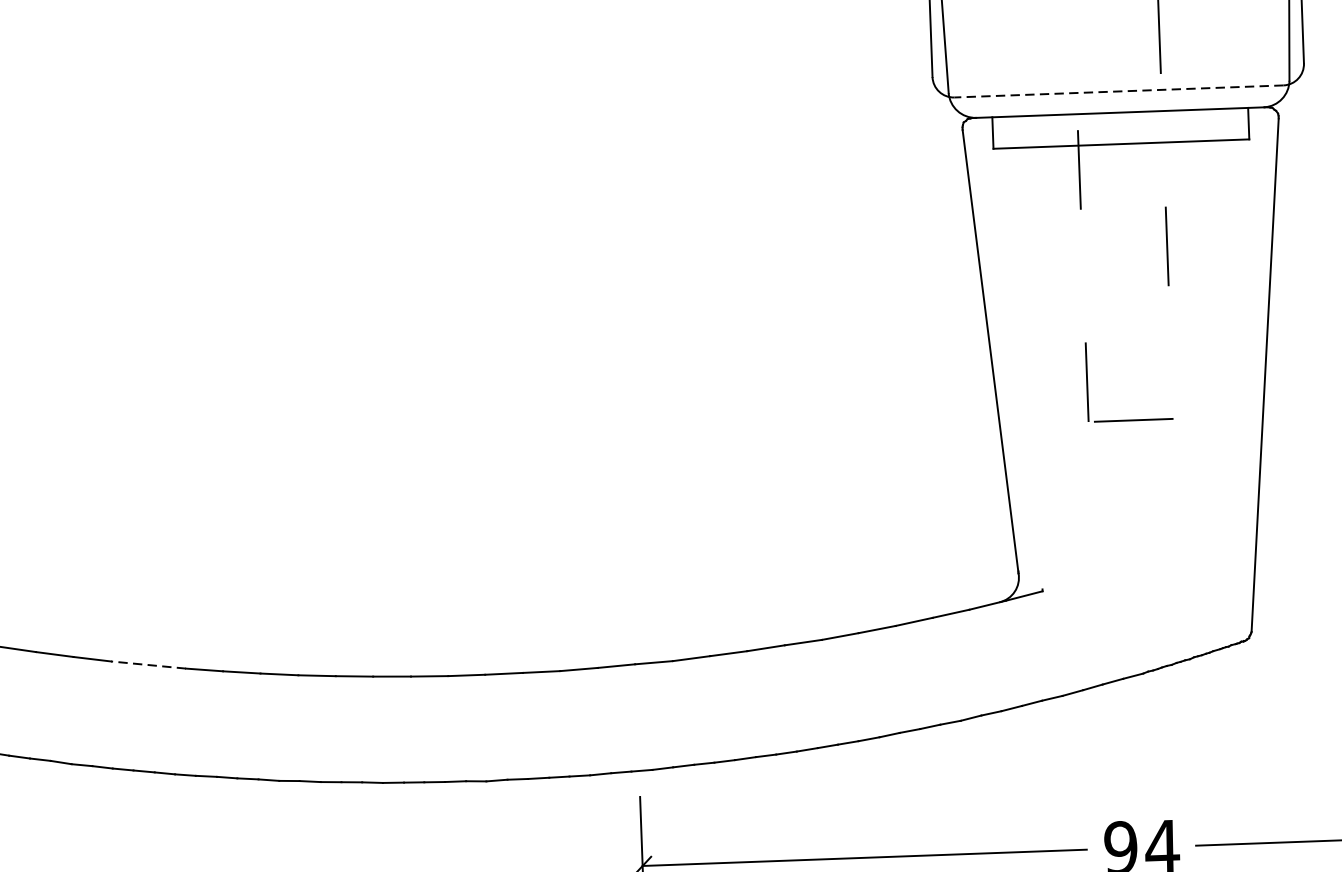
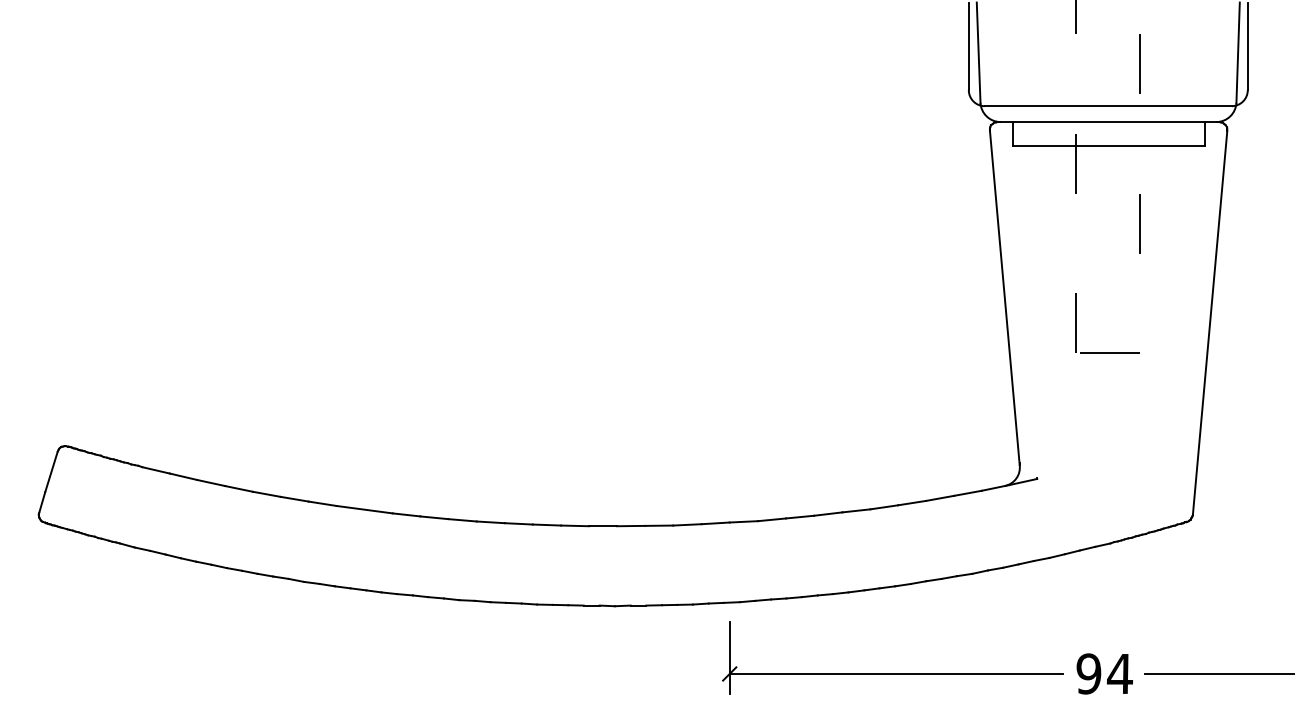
line: (1119, 91) -> (1108, 106), dashed -> solid
line: (148, 664) -> (364, 509), dashed -> solid

